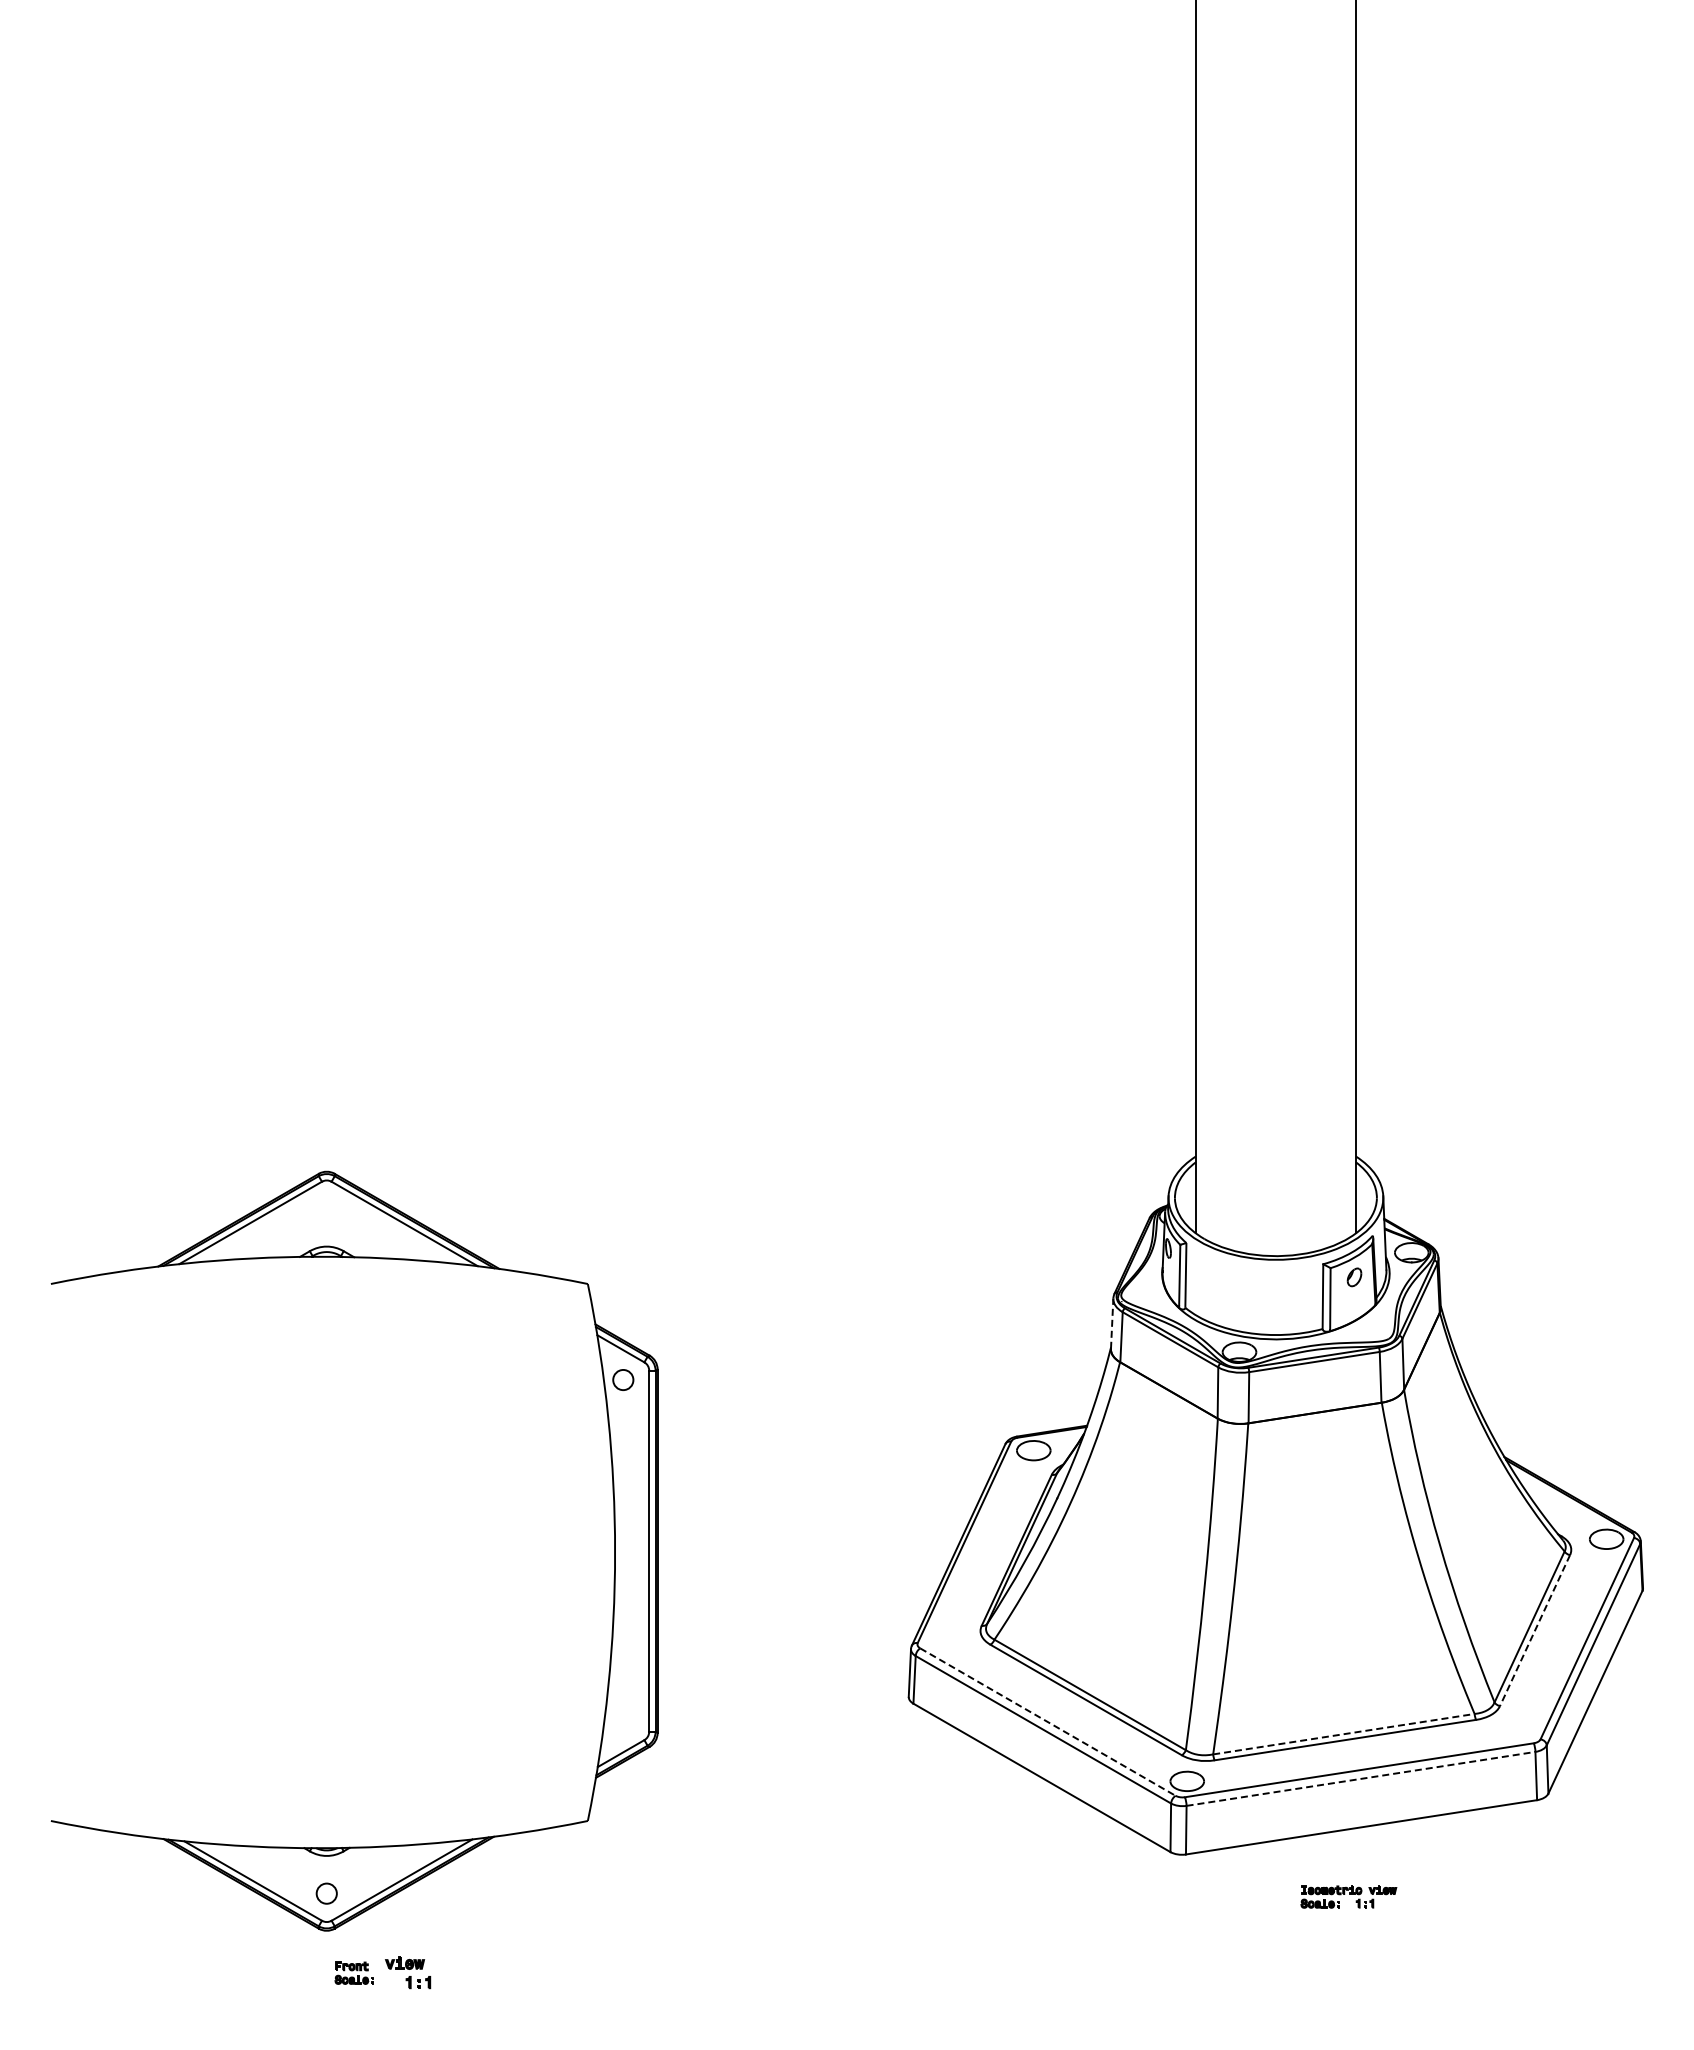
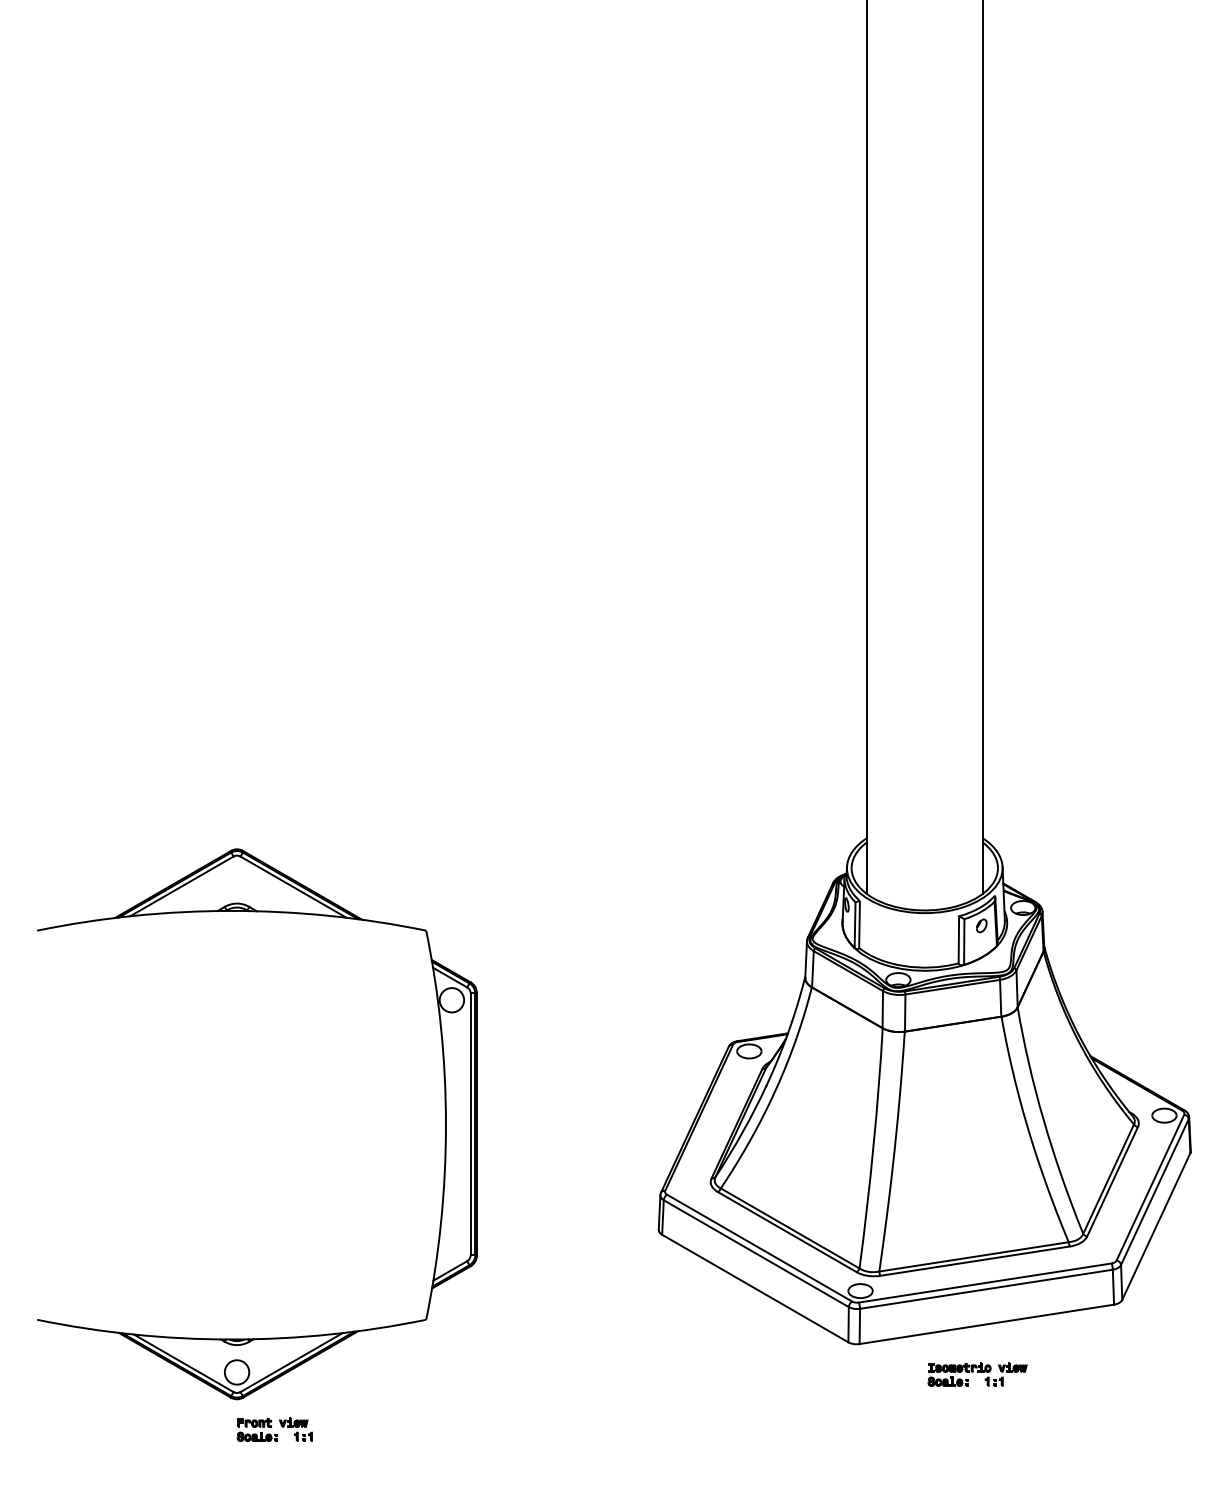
line: (1112, 1323) -> (806, 959), dashed -> solid
circle: (623, 1379) -> (452, 999), size x1.67
line: (1534, 1631) -> (1112, 1182), dashed -> solid
line: (1048, 1722) -> (760, 1248), dashed -> solid
line: (1344, 1734) -> (974, 1257), dashed -> solid
line: (1361, 1778) -> (986, 1288), dashed -> solid
circle: (326, 1893) -> (236, 1372), size x1.67
part: (1348, 1896) -> (977, 1374), size x1.43
part: (353, 1973) -> (256, 1430), size x1.43

